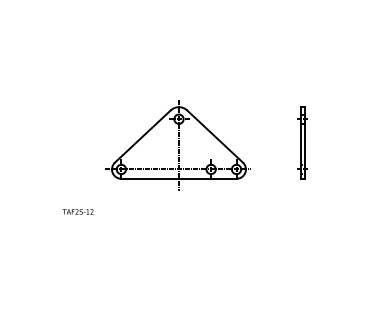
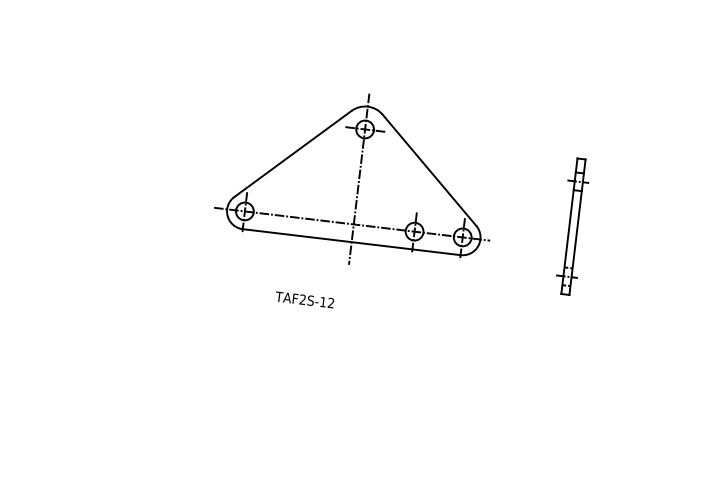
part: (302, 142) -> (573, 225), moved
text: (77, 211) -> (303, 299), moved

